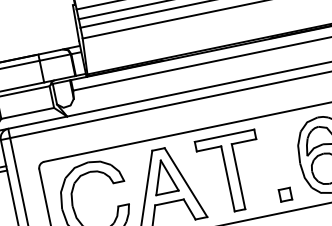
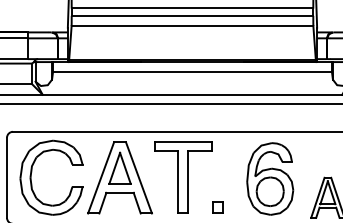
part: (285, 194) -> (217, 207), moved

